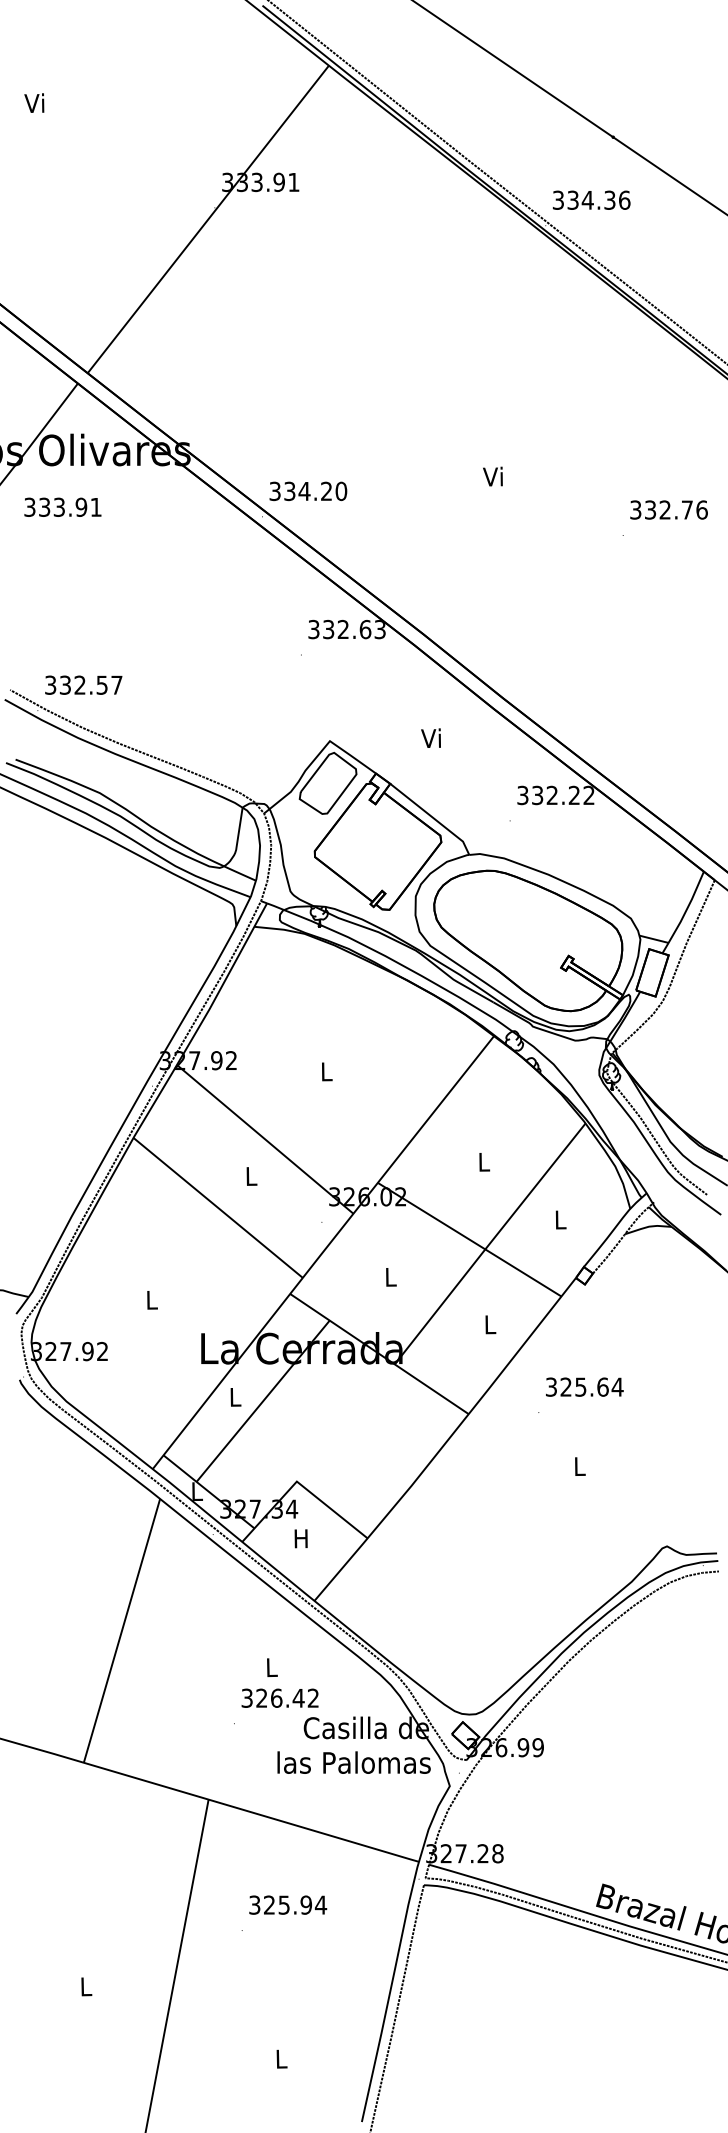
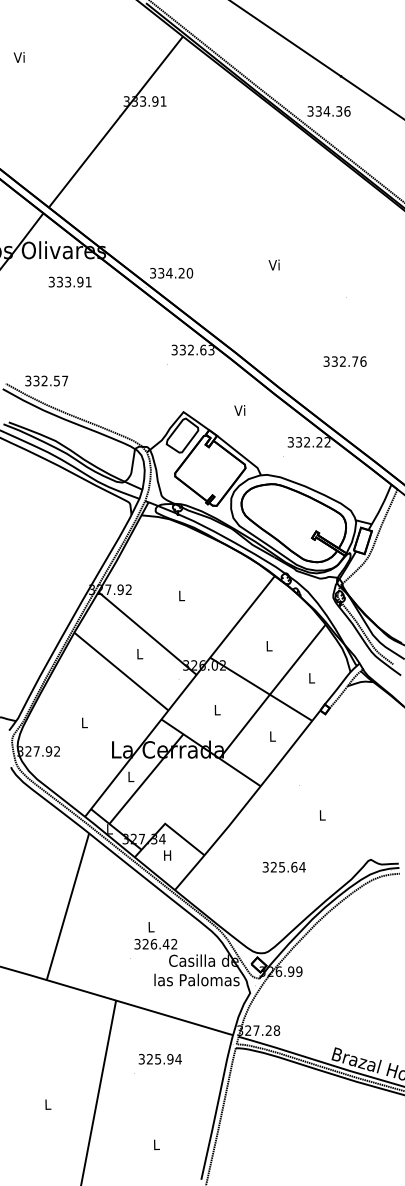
text: (61, 506) -> (69, 281), moved
text: (667, 509) -> (344, 361), moved
text: (583, 1387) -> (283, 867), moved

